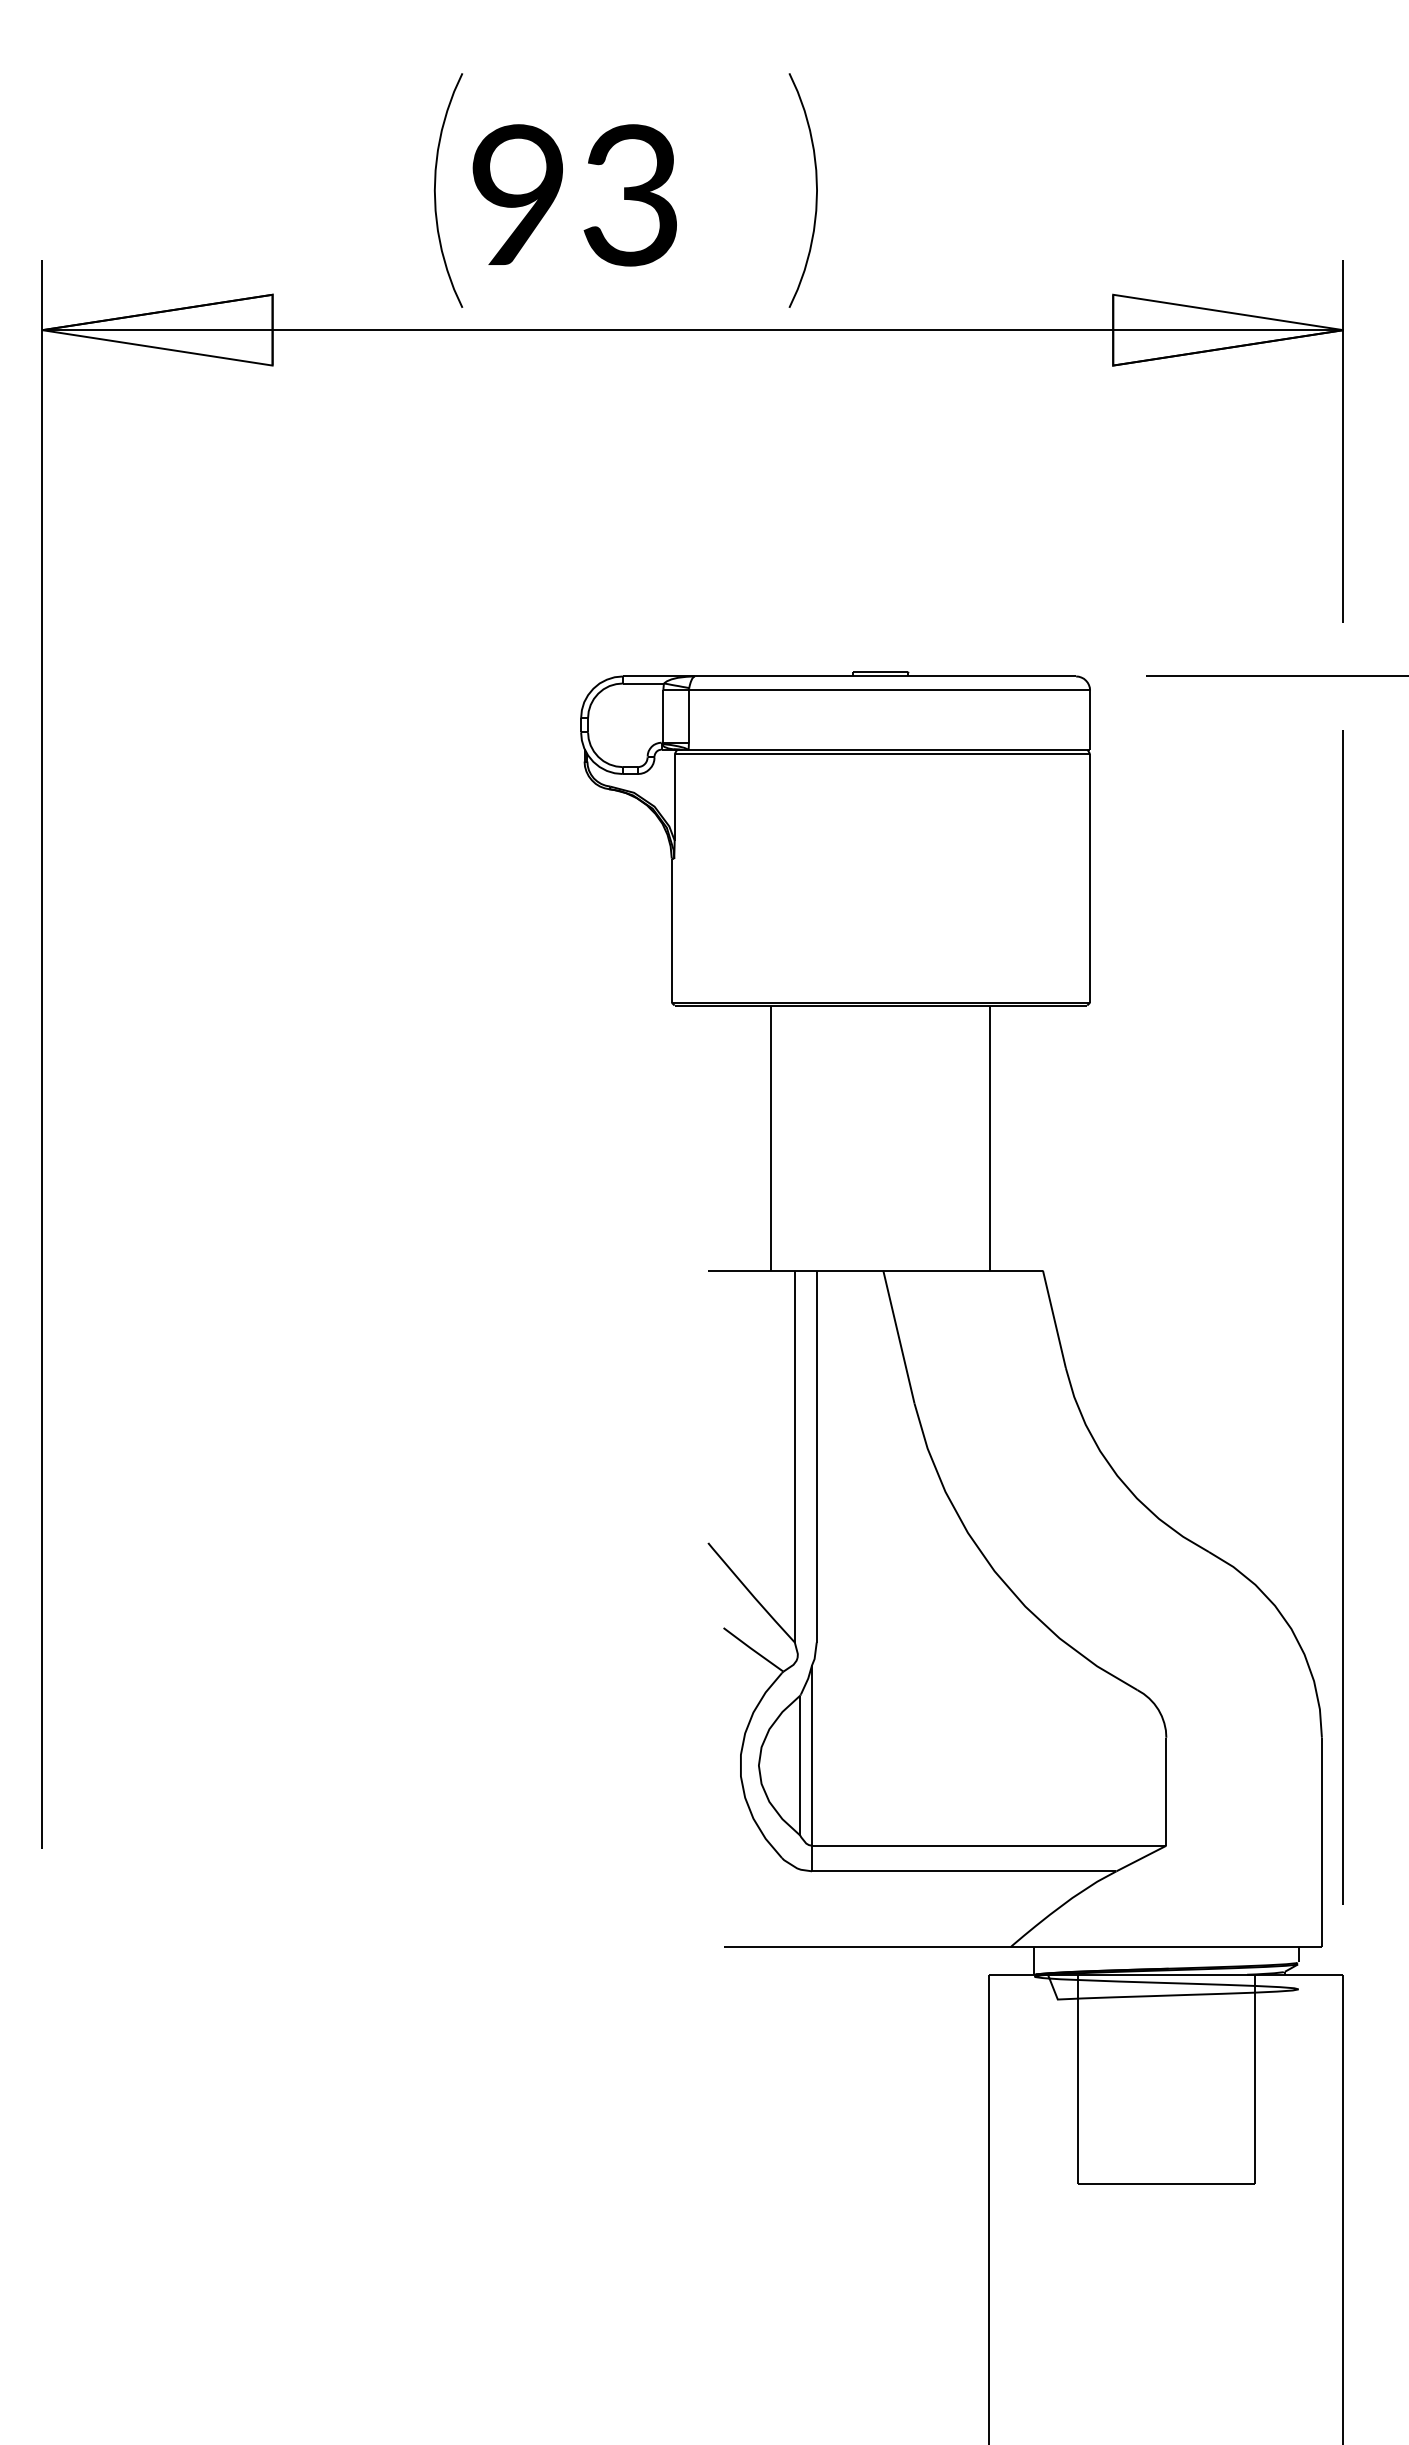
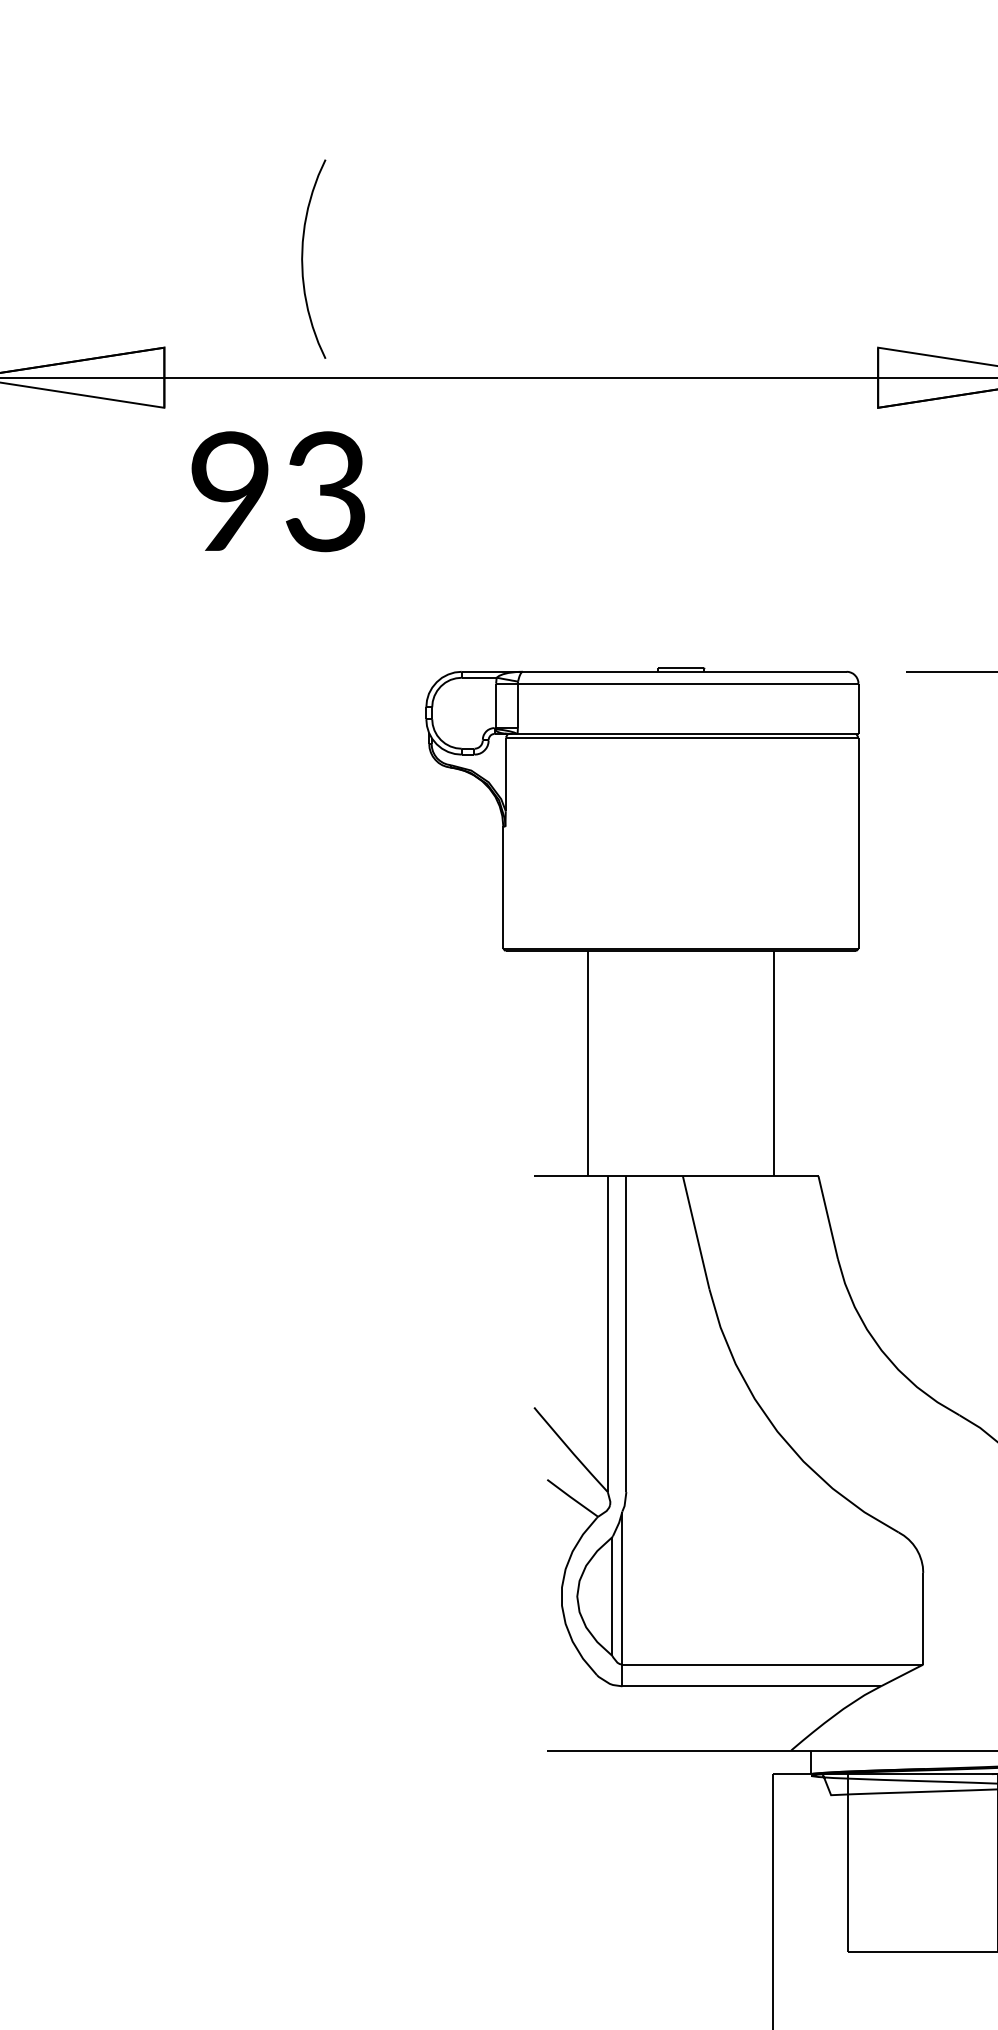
curve: (816, 190) -> (626, 259), removed
text: (574, 195) -> (278, 491), moved

